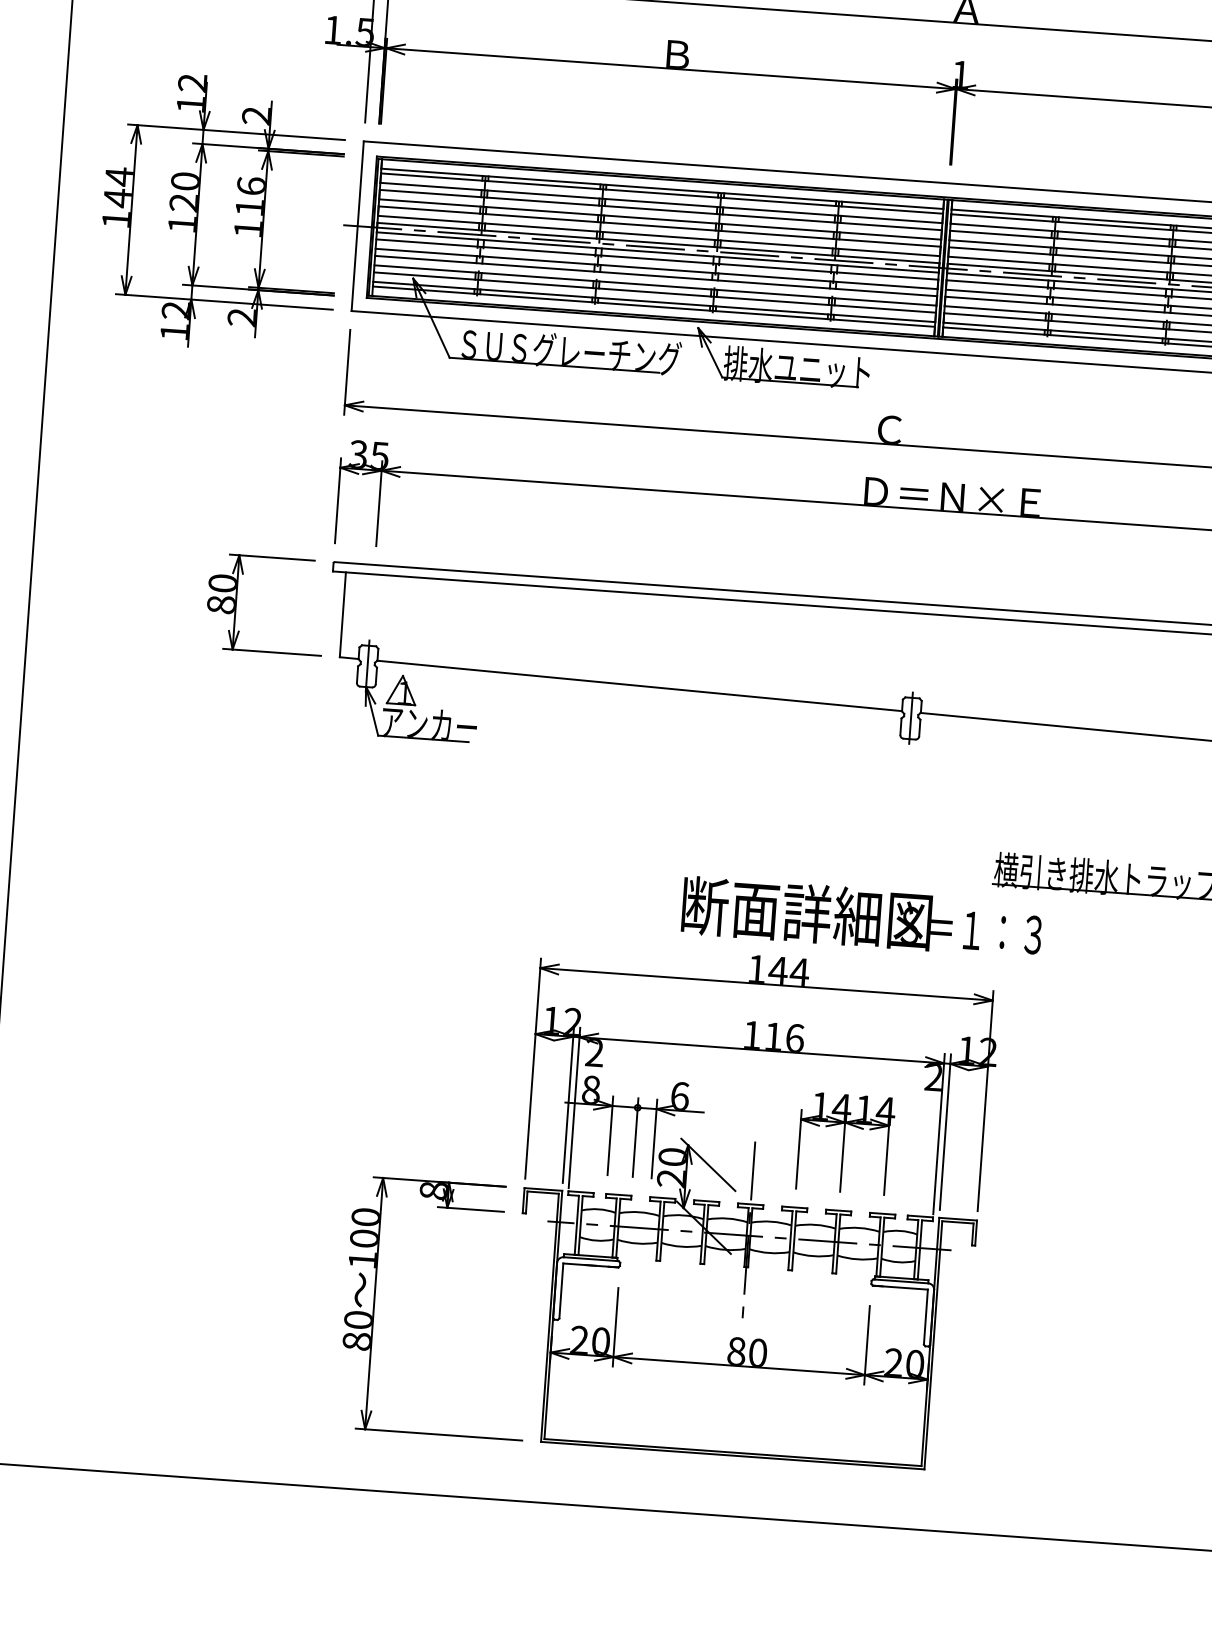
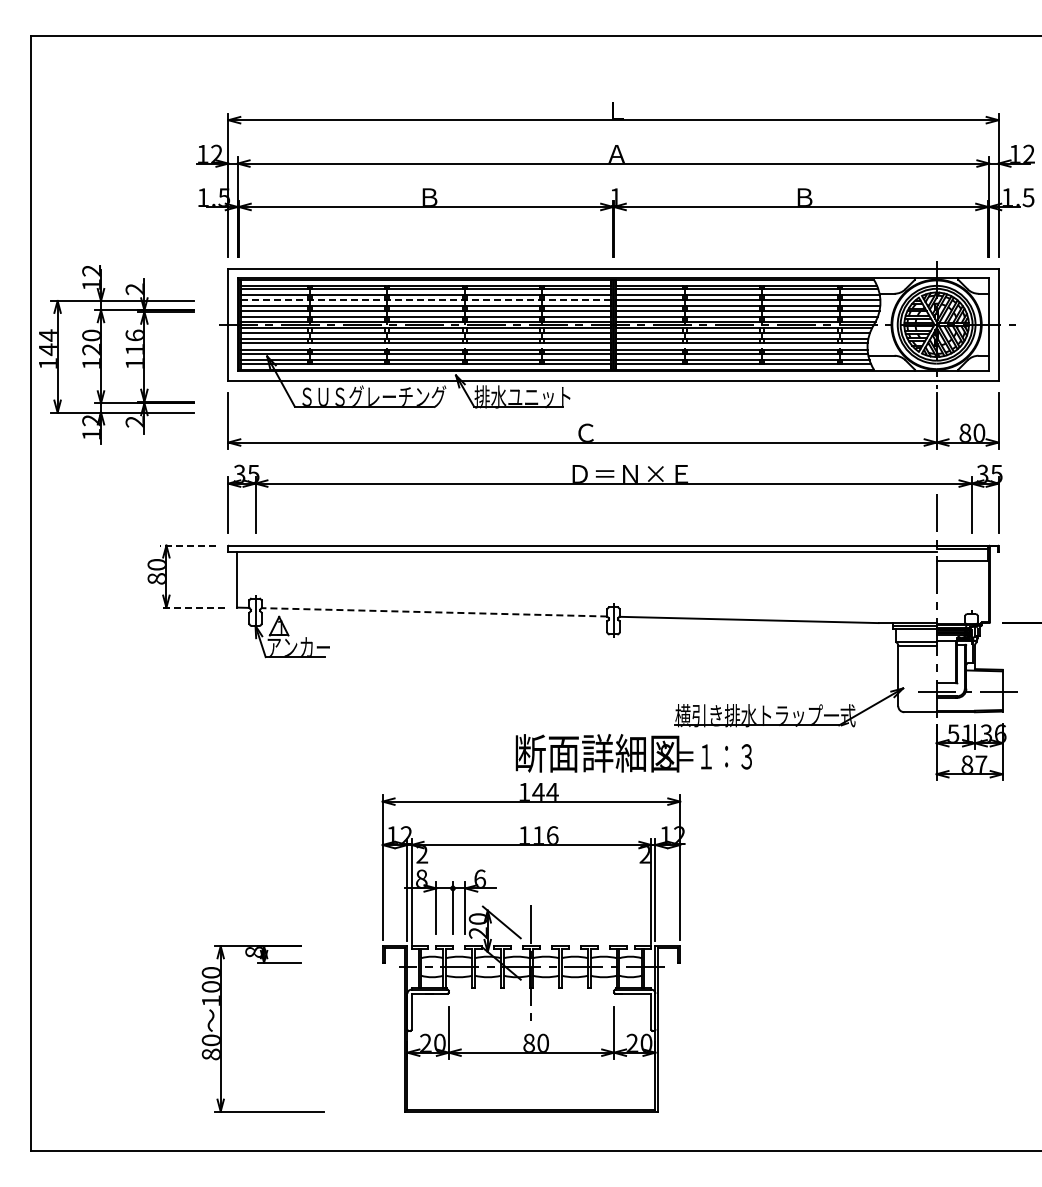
line: (661, 209) -> (426, 299), solid -> dashed
part: (221, 212) -> (116, 354), moved
line: (272, 557) -> (188, 545), solid -> dashed
line: (270, 652) -> (191, 607), solid -> dashed
line: (639, 686) -> (434, 612), solid -> dashed
text: (861, 917) -> (633, 753), moved
part: (845, 1142) -> (590, 901), removed
part: (375, 1303) -> (221, 1028), moved

